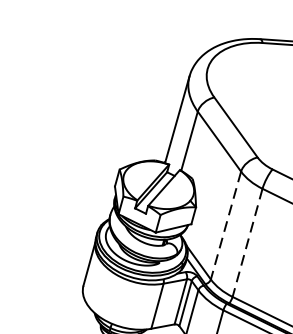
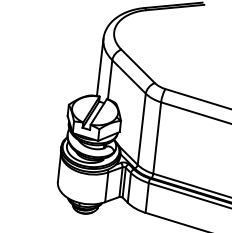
line: (225, 225) -> (141, 129), dashed -> solid
line: (247, 243) -> (157, 138), dashed -> solid

